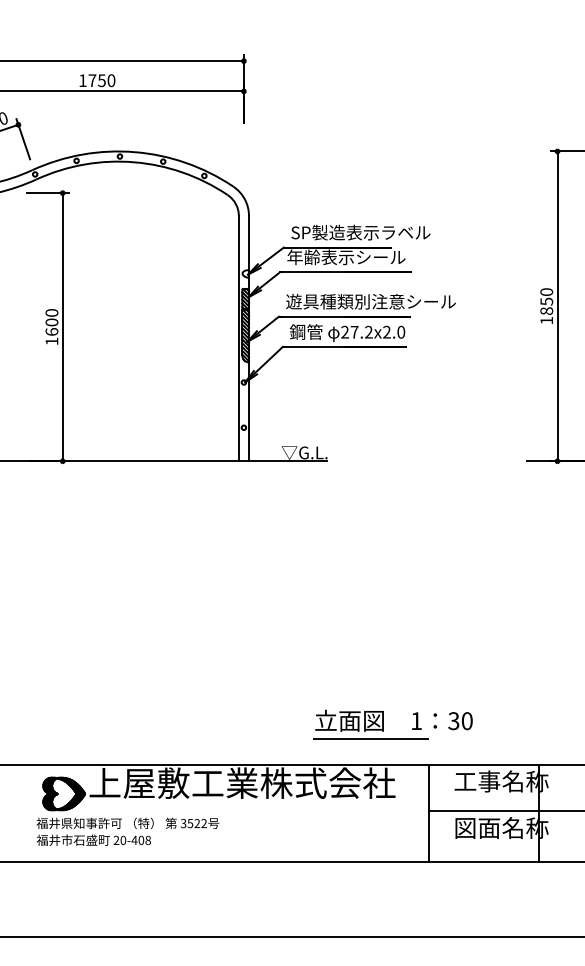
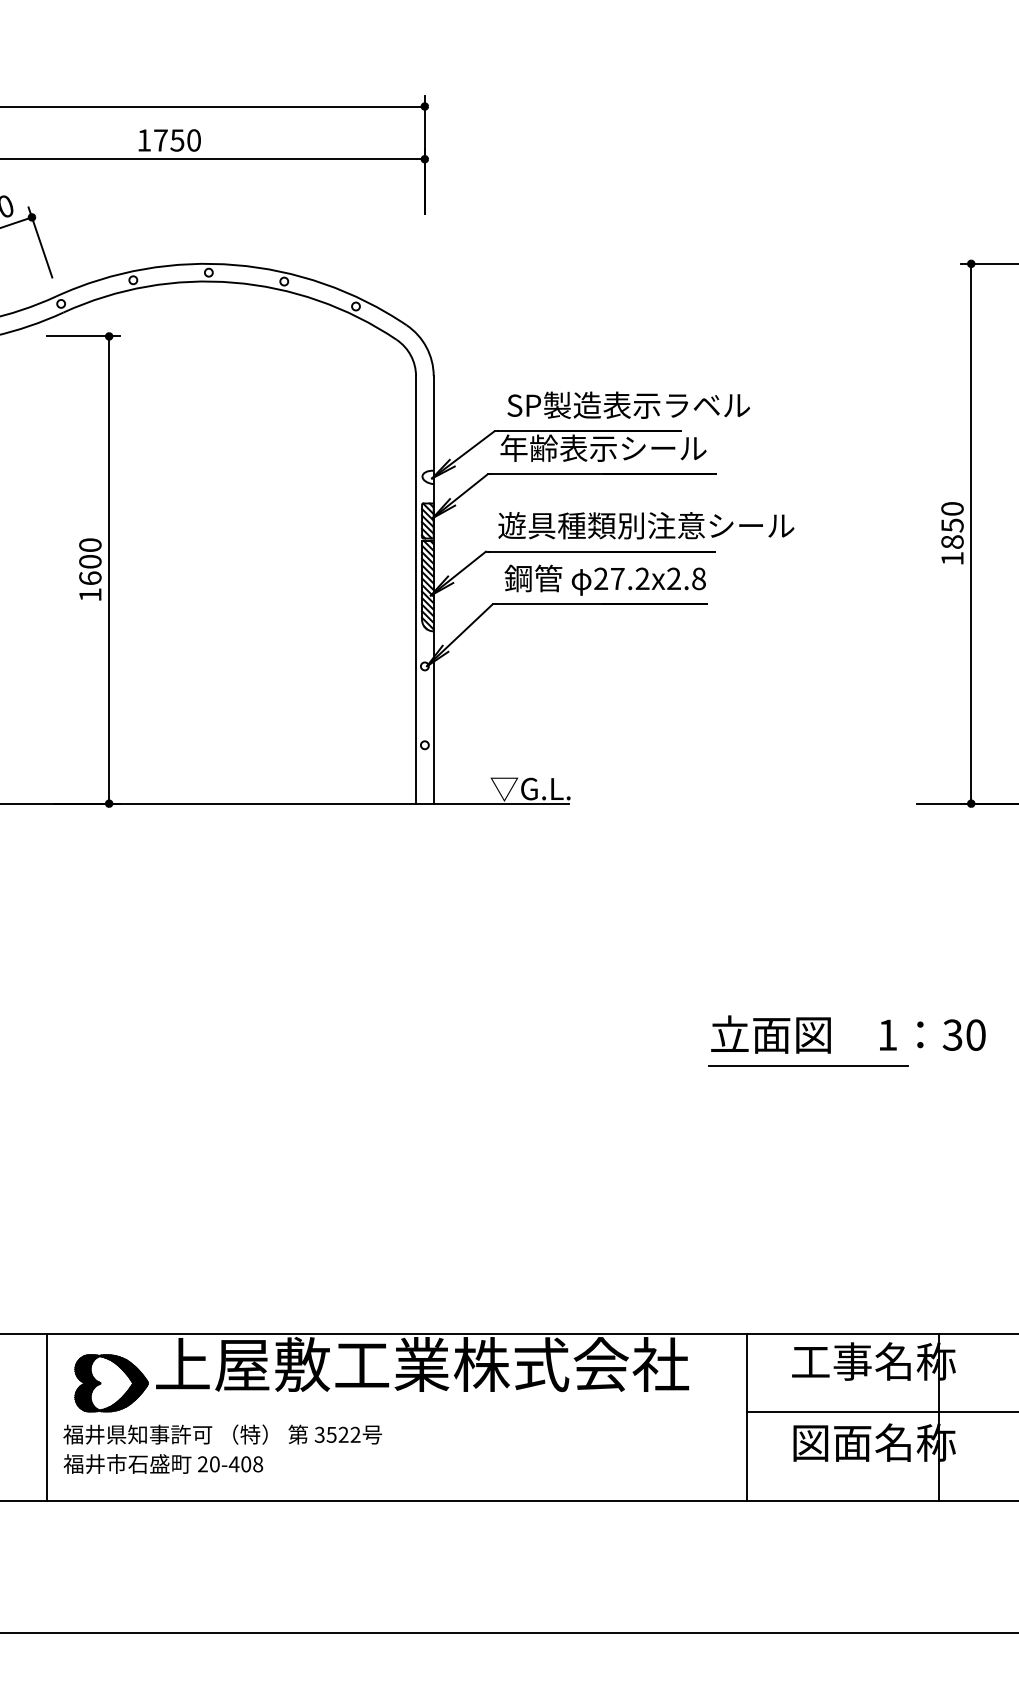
text: (401, 332) -> (699, 579), 27.2x2.0 -> 27.2x2.8
part: (383, 724) -> (830, 1041), moved
line: (26, 813) -> (46, 1417), added

